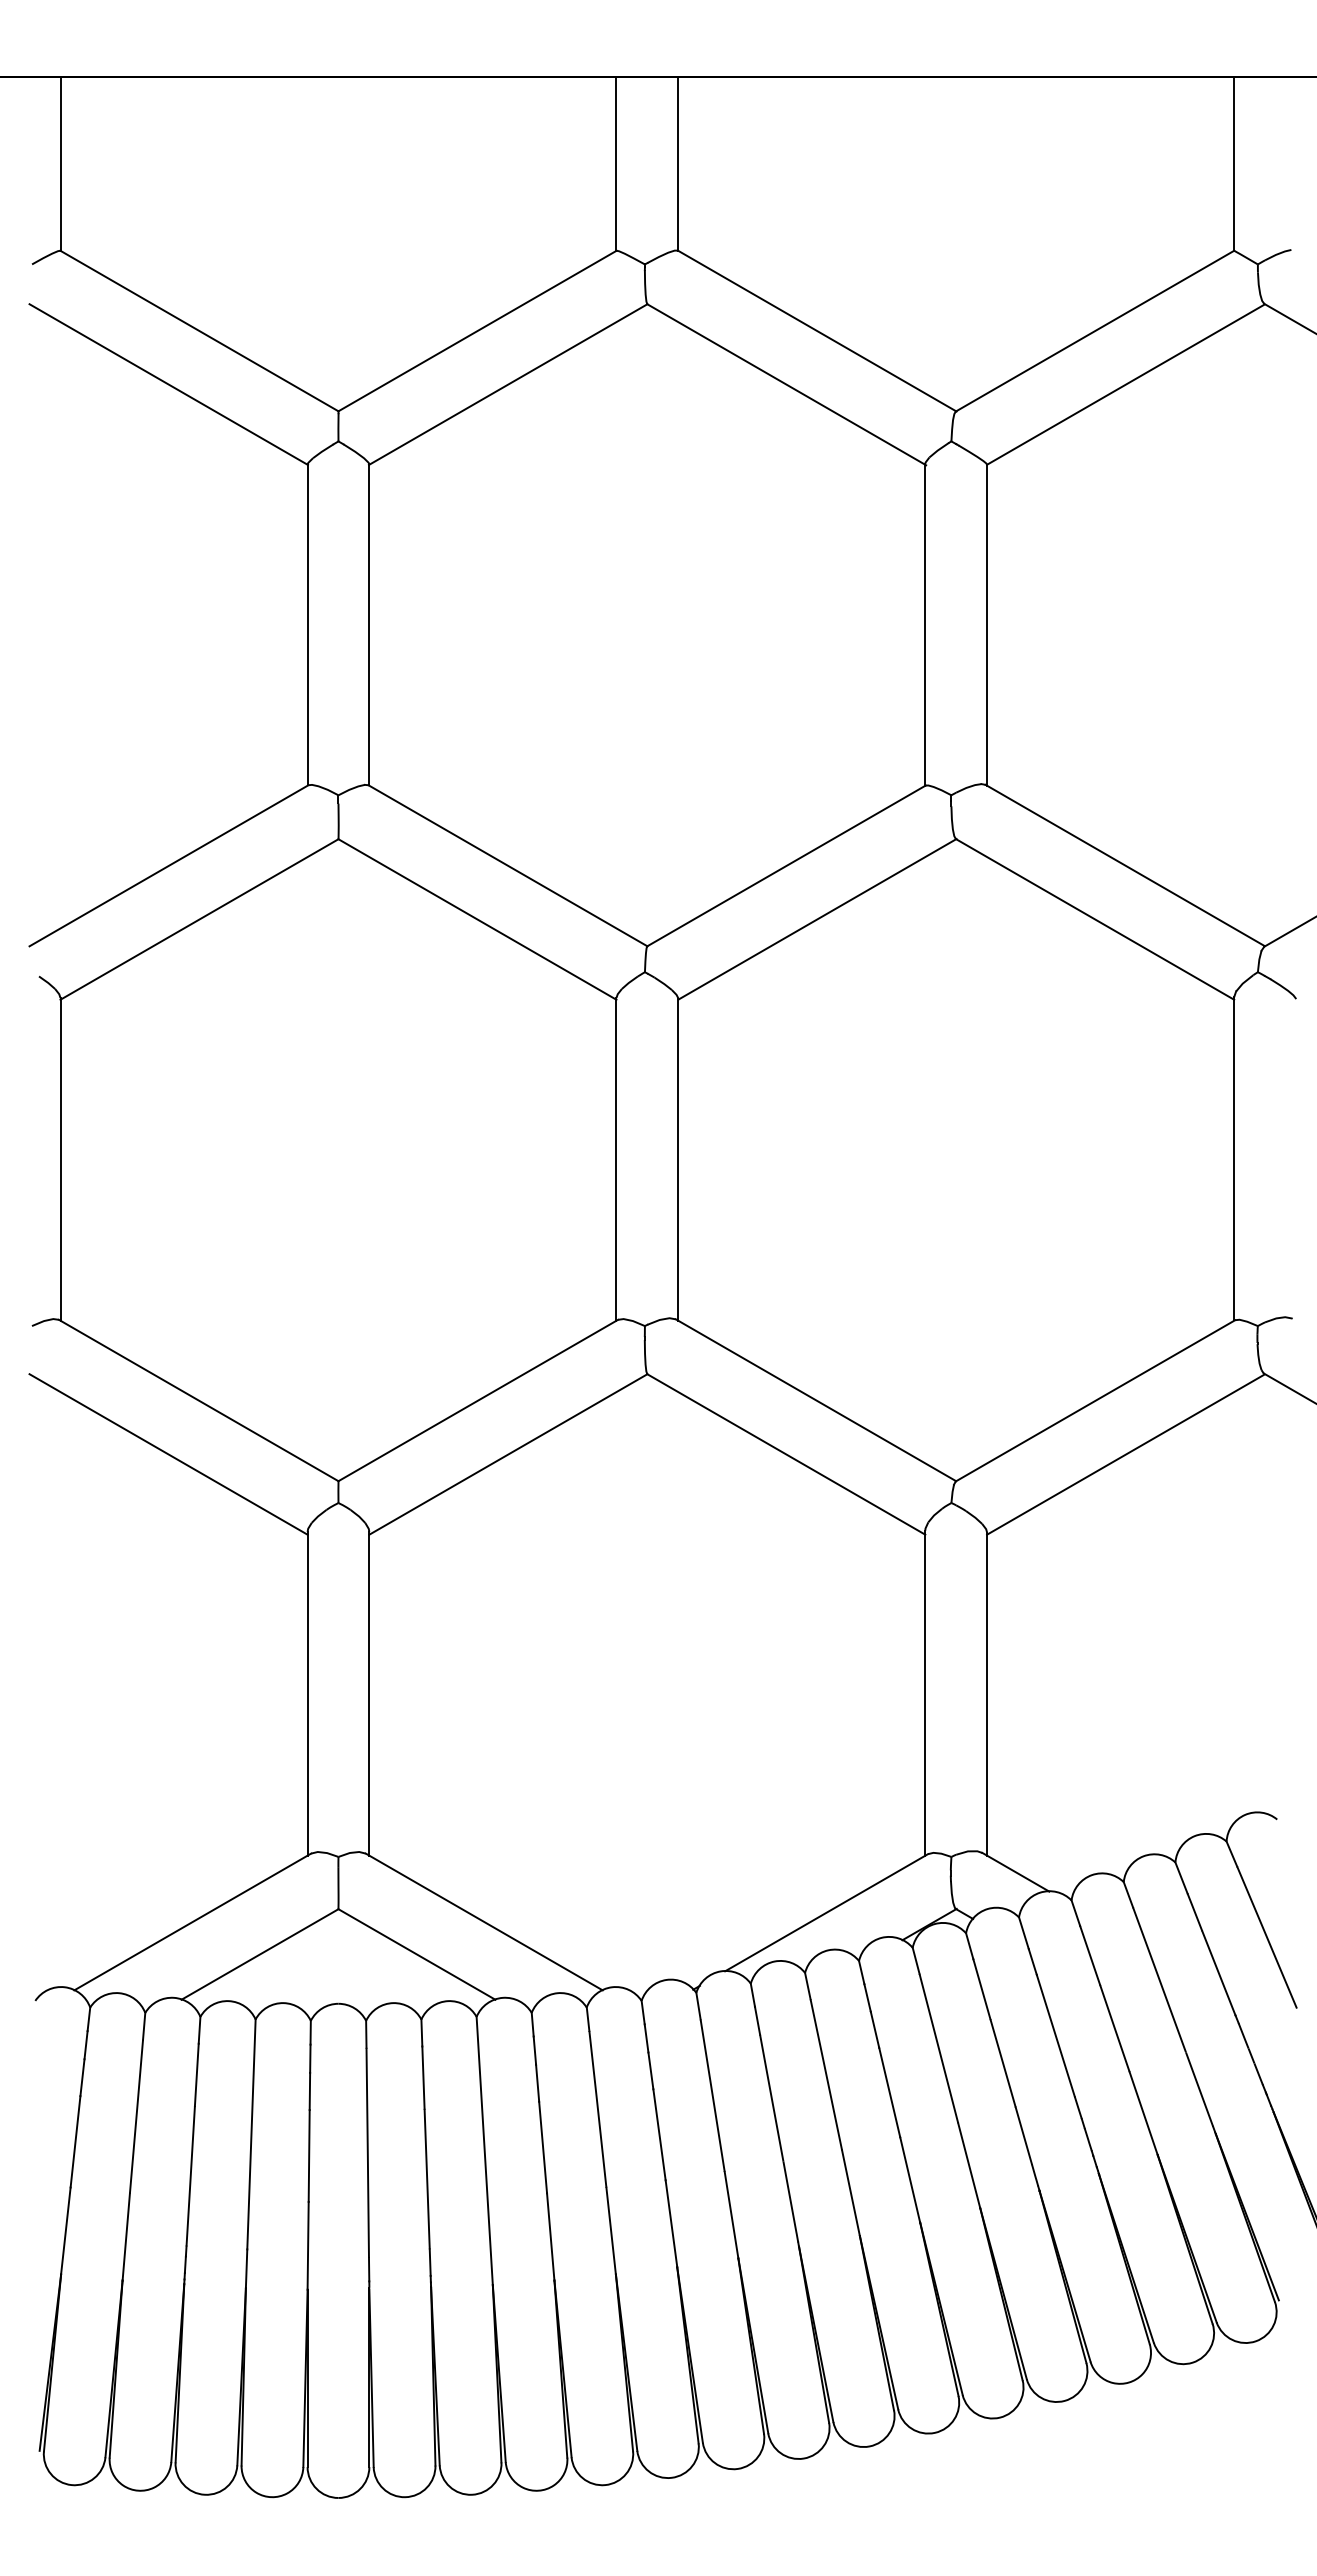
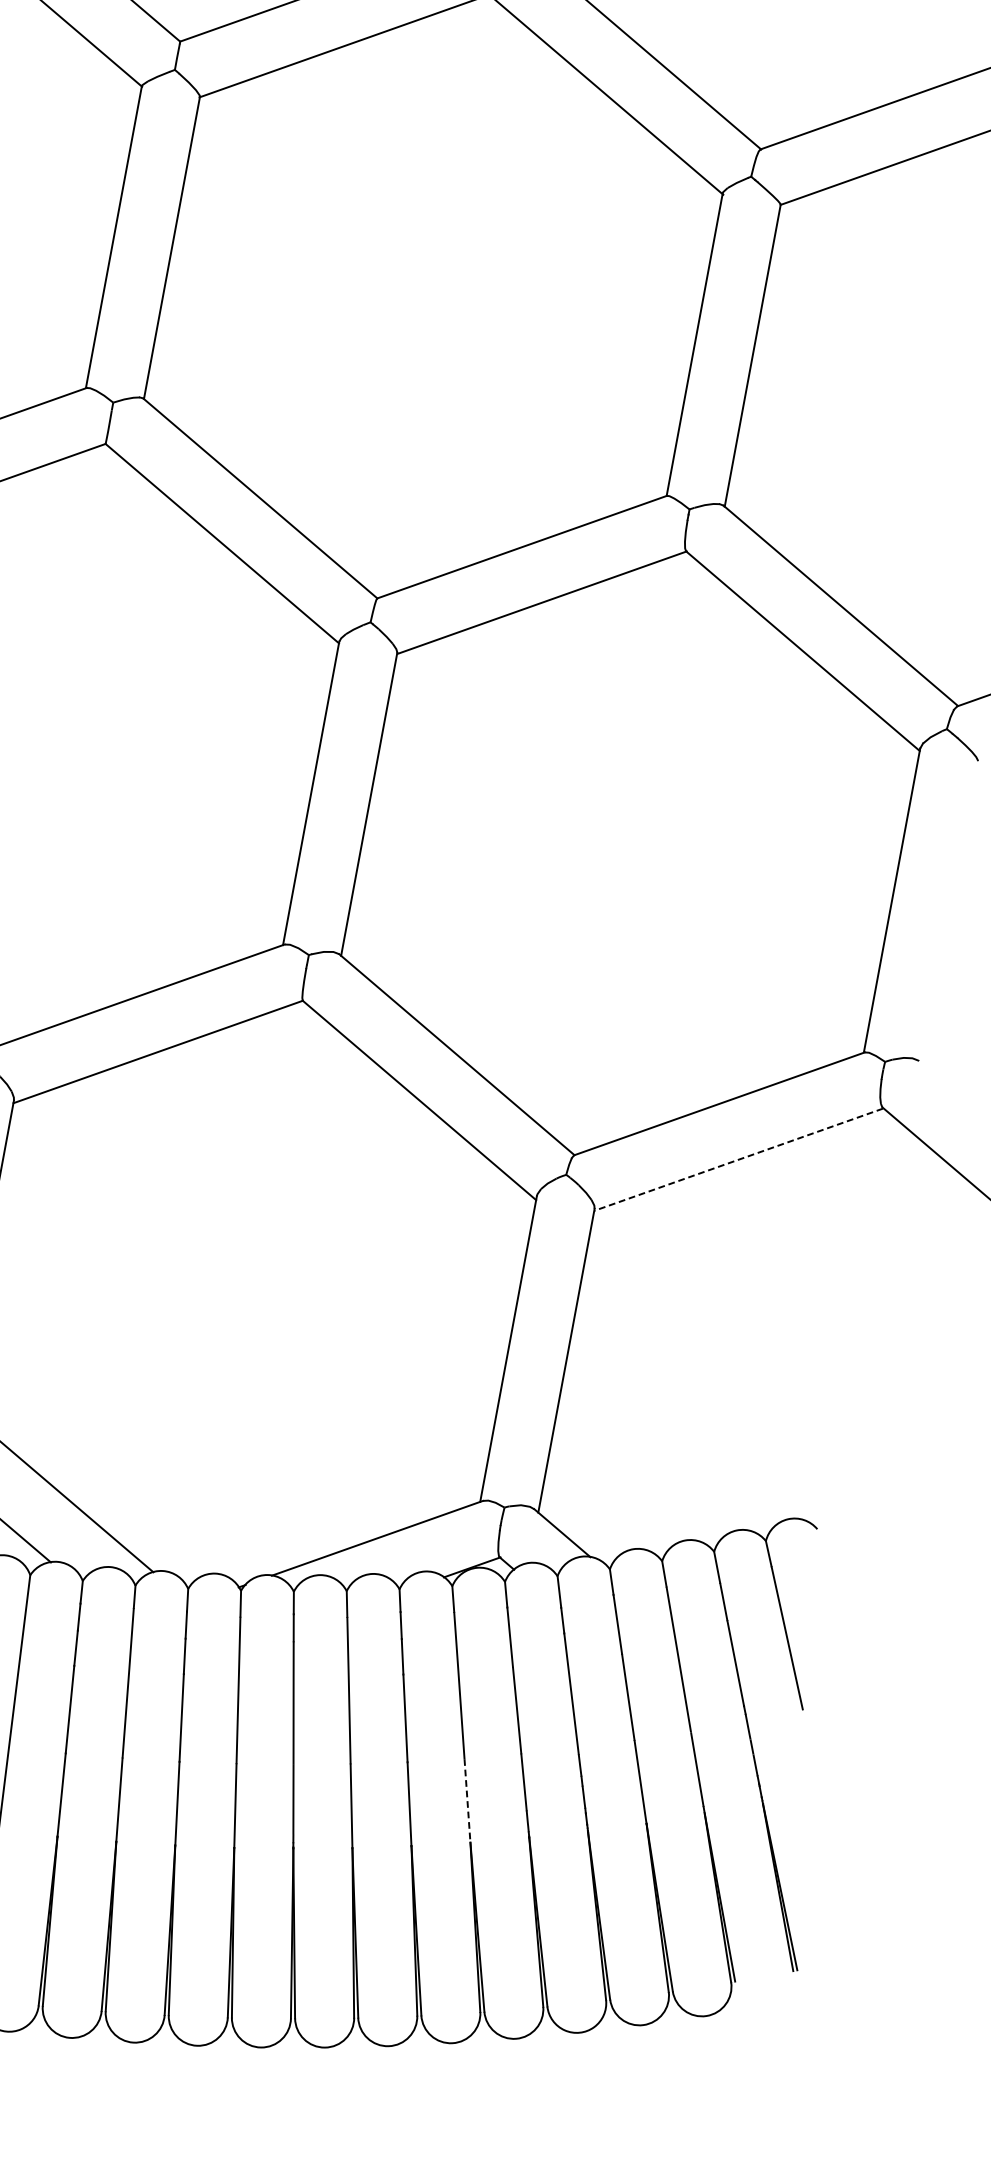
line: (1125, 1454) -> (738, 1159), solid -> dashed
line: (969, 2165) -> (467, 1800), solid -> dashed

